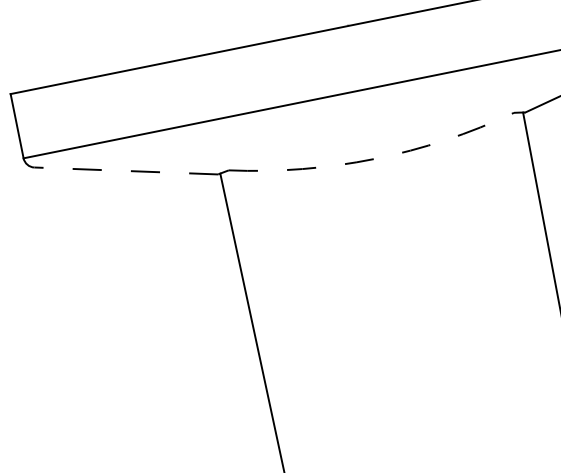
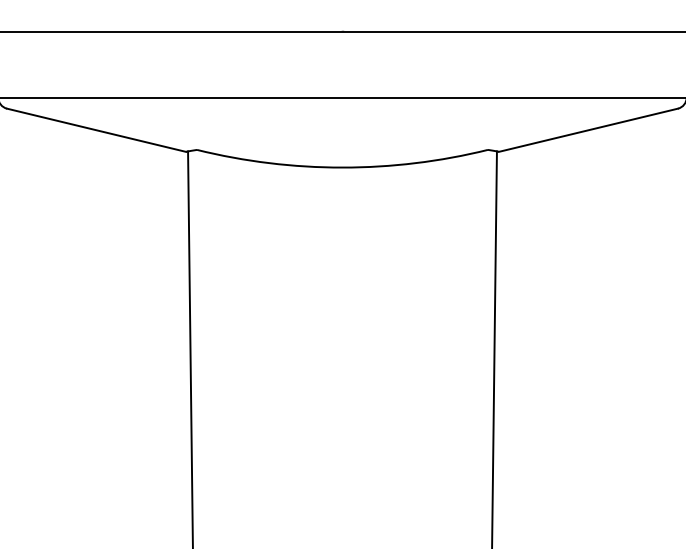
arc: (374, 158) -> (342, 167), dashed -> solid
line: (126, 171) -> (96, 130), dashed -> solid

